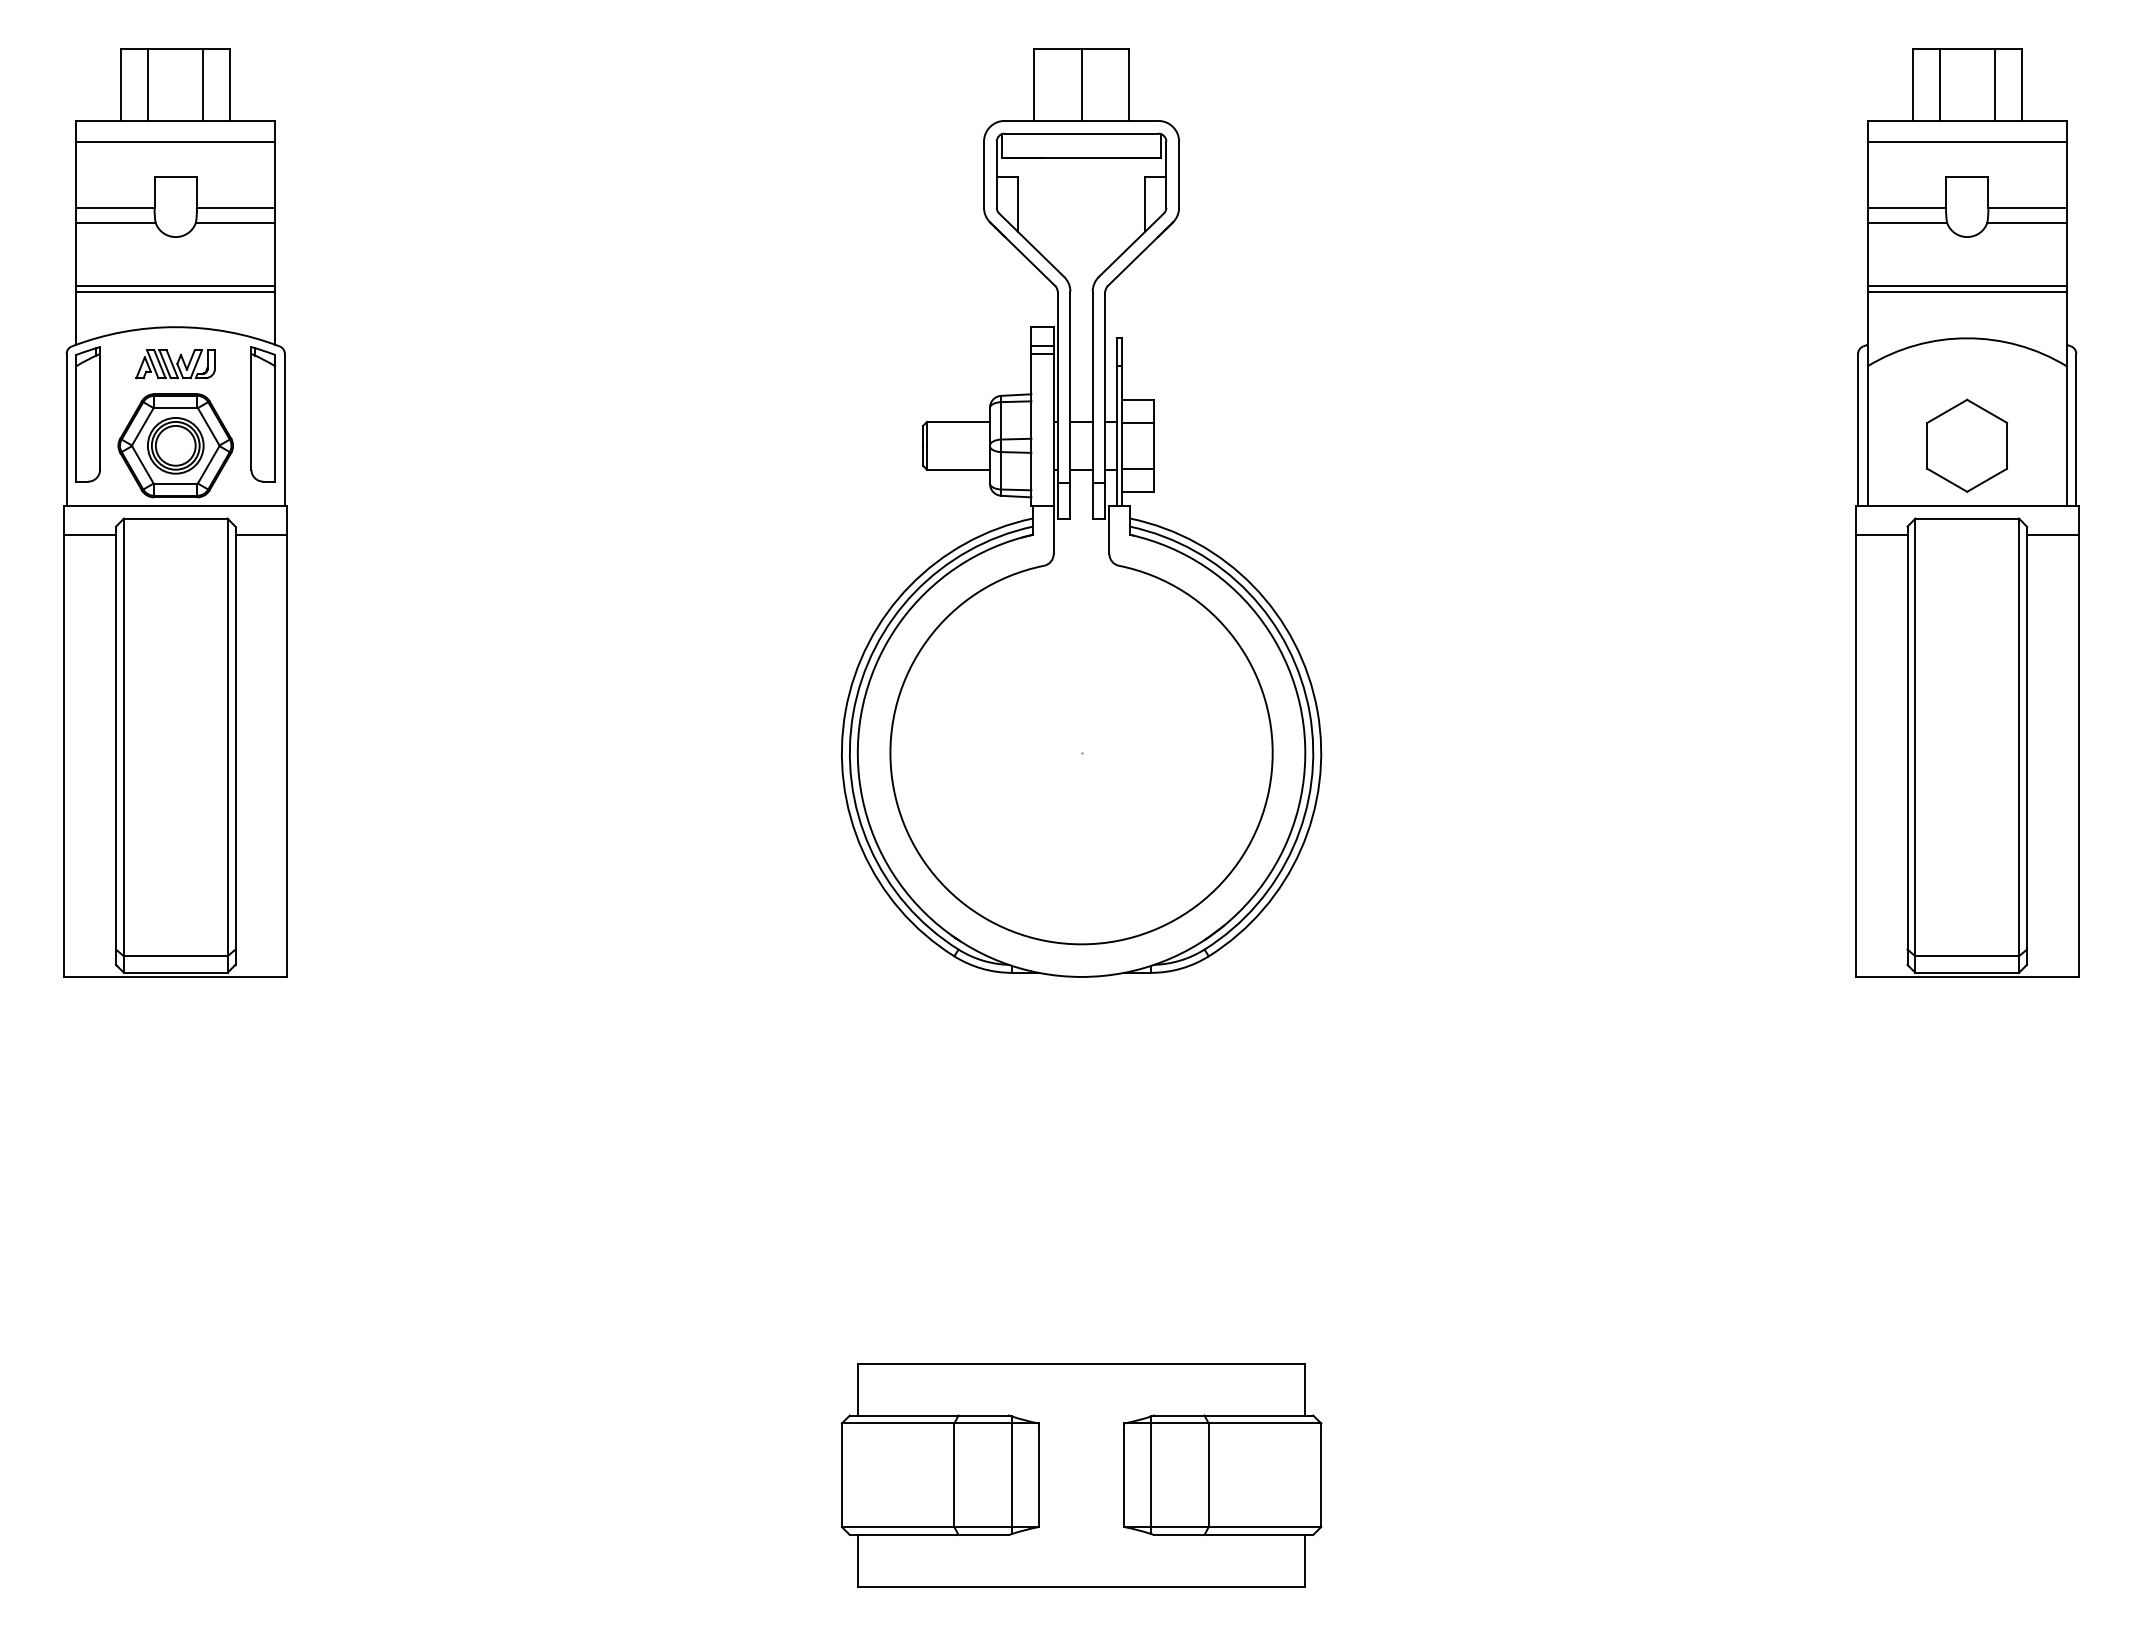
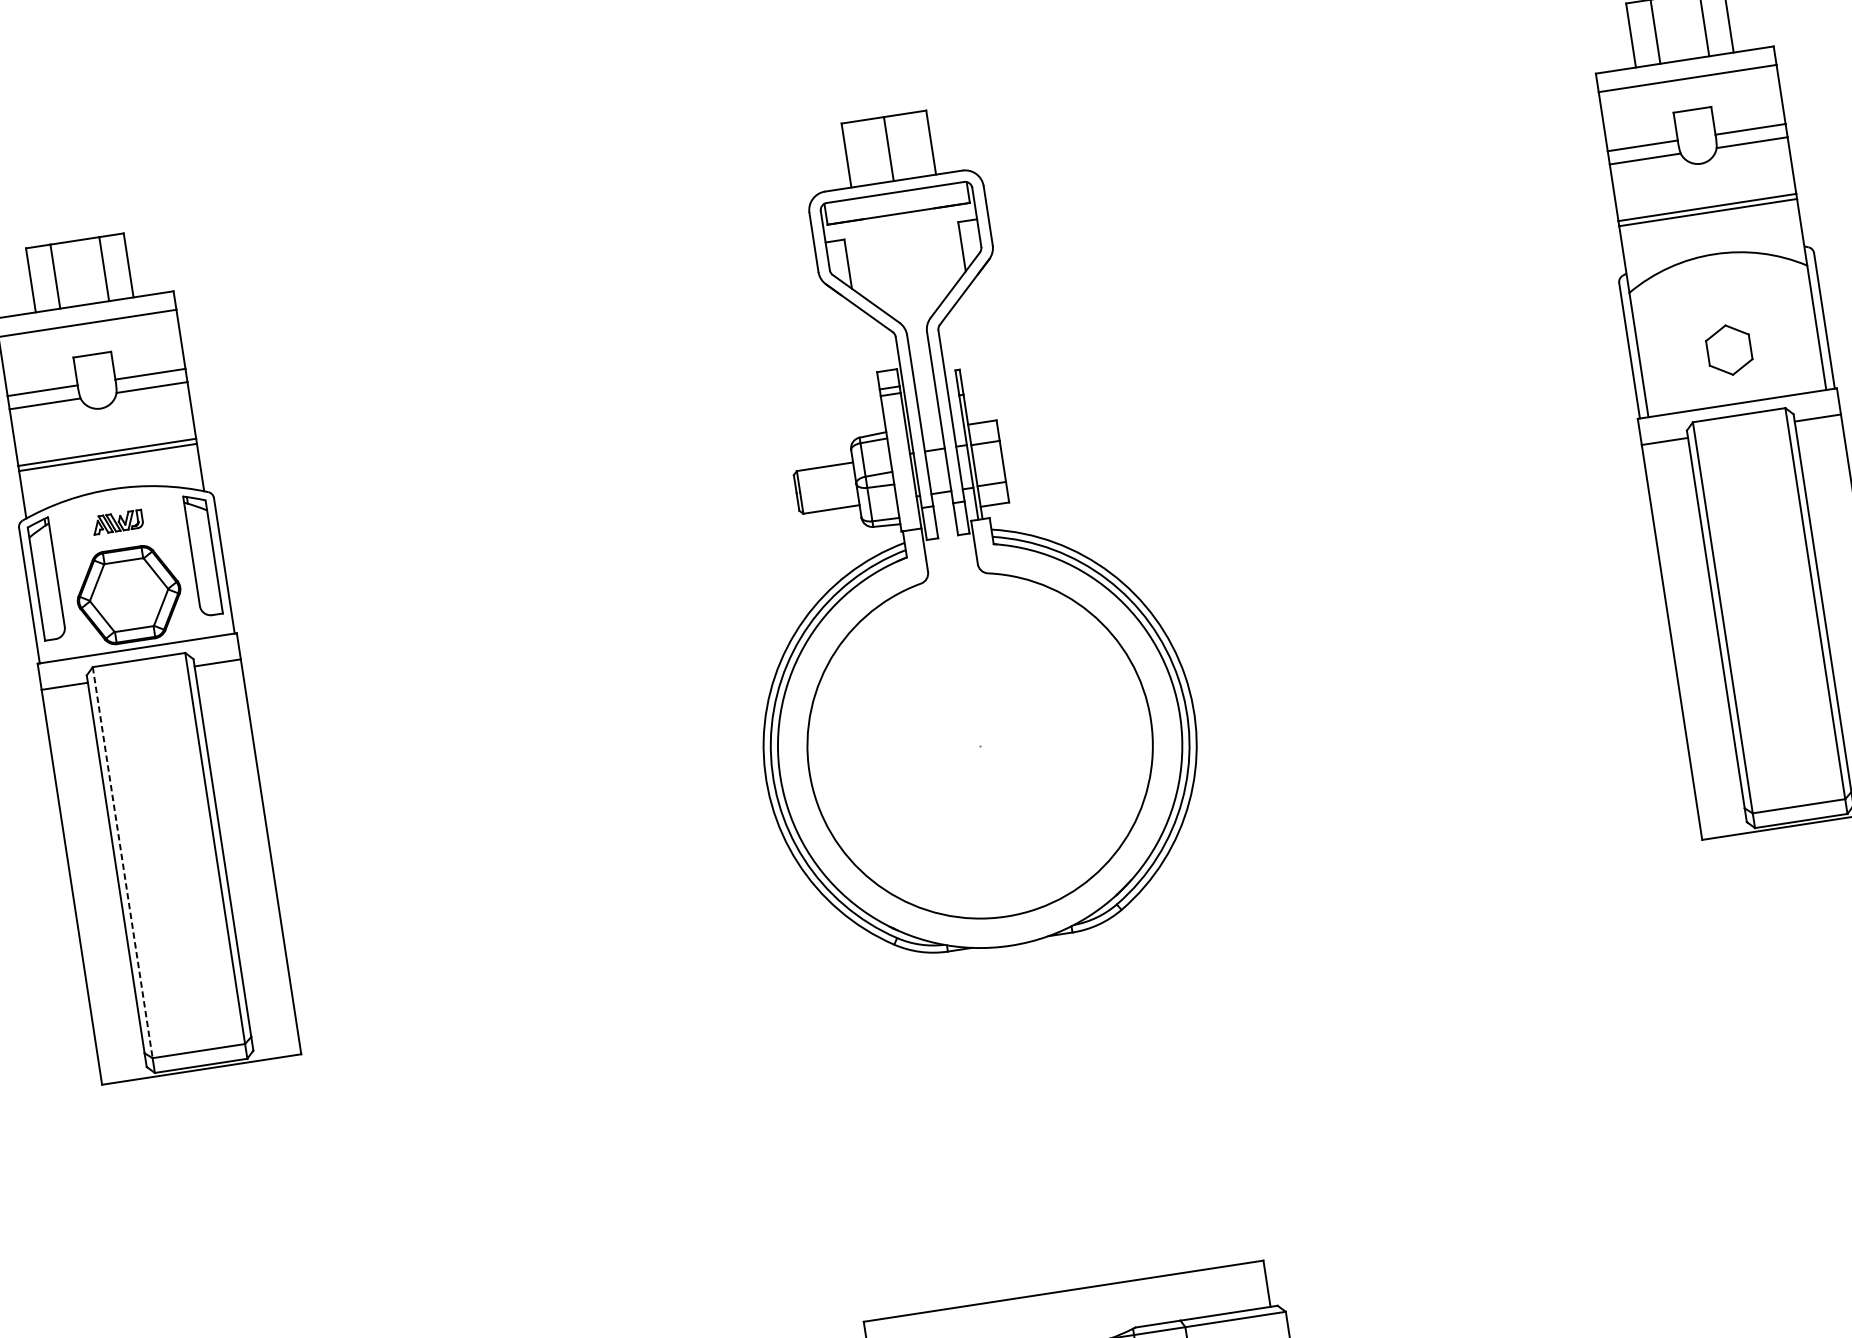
part: (175, 364) -> (117, 522), size x0.7
part: (175, 445) -> (128, 594), removed
part: (1967, 445) -> (1729, 349), size x0.6
line: (124, 737) -> (123, 862), solid -> dashed

